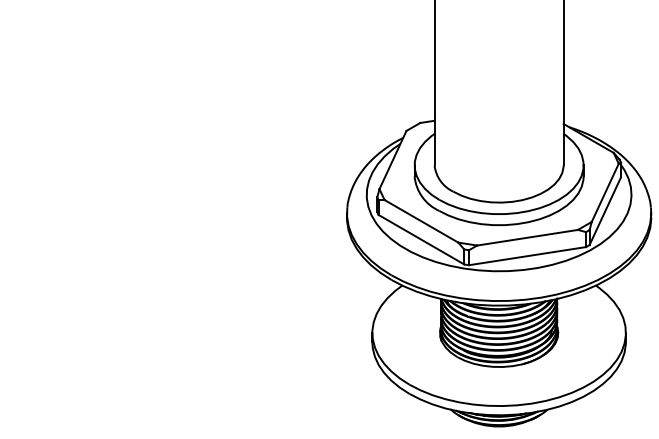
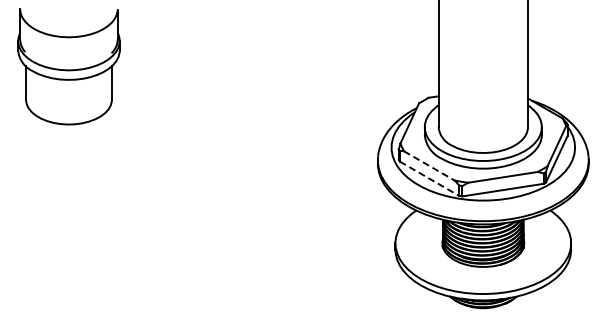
line: (421, 220) -> (429, 165), solid -> dashed
line: (421, 239) -> (429, 178), solid -> dashed

